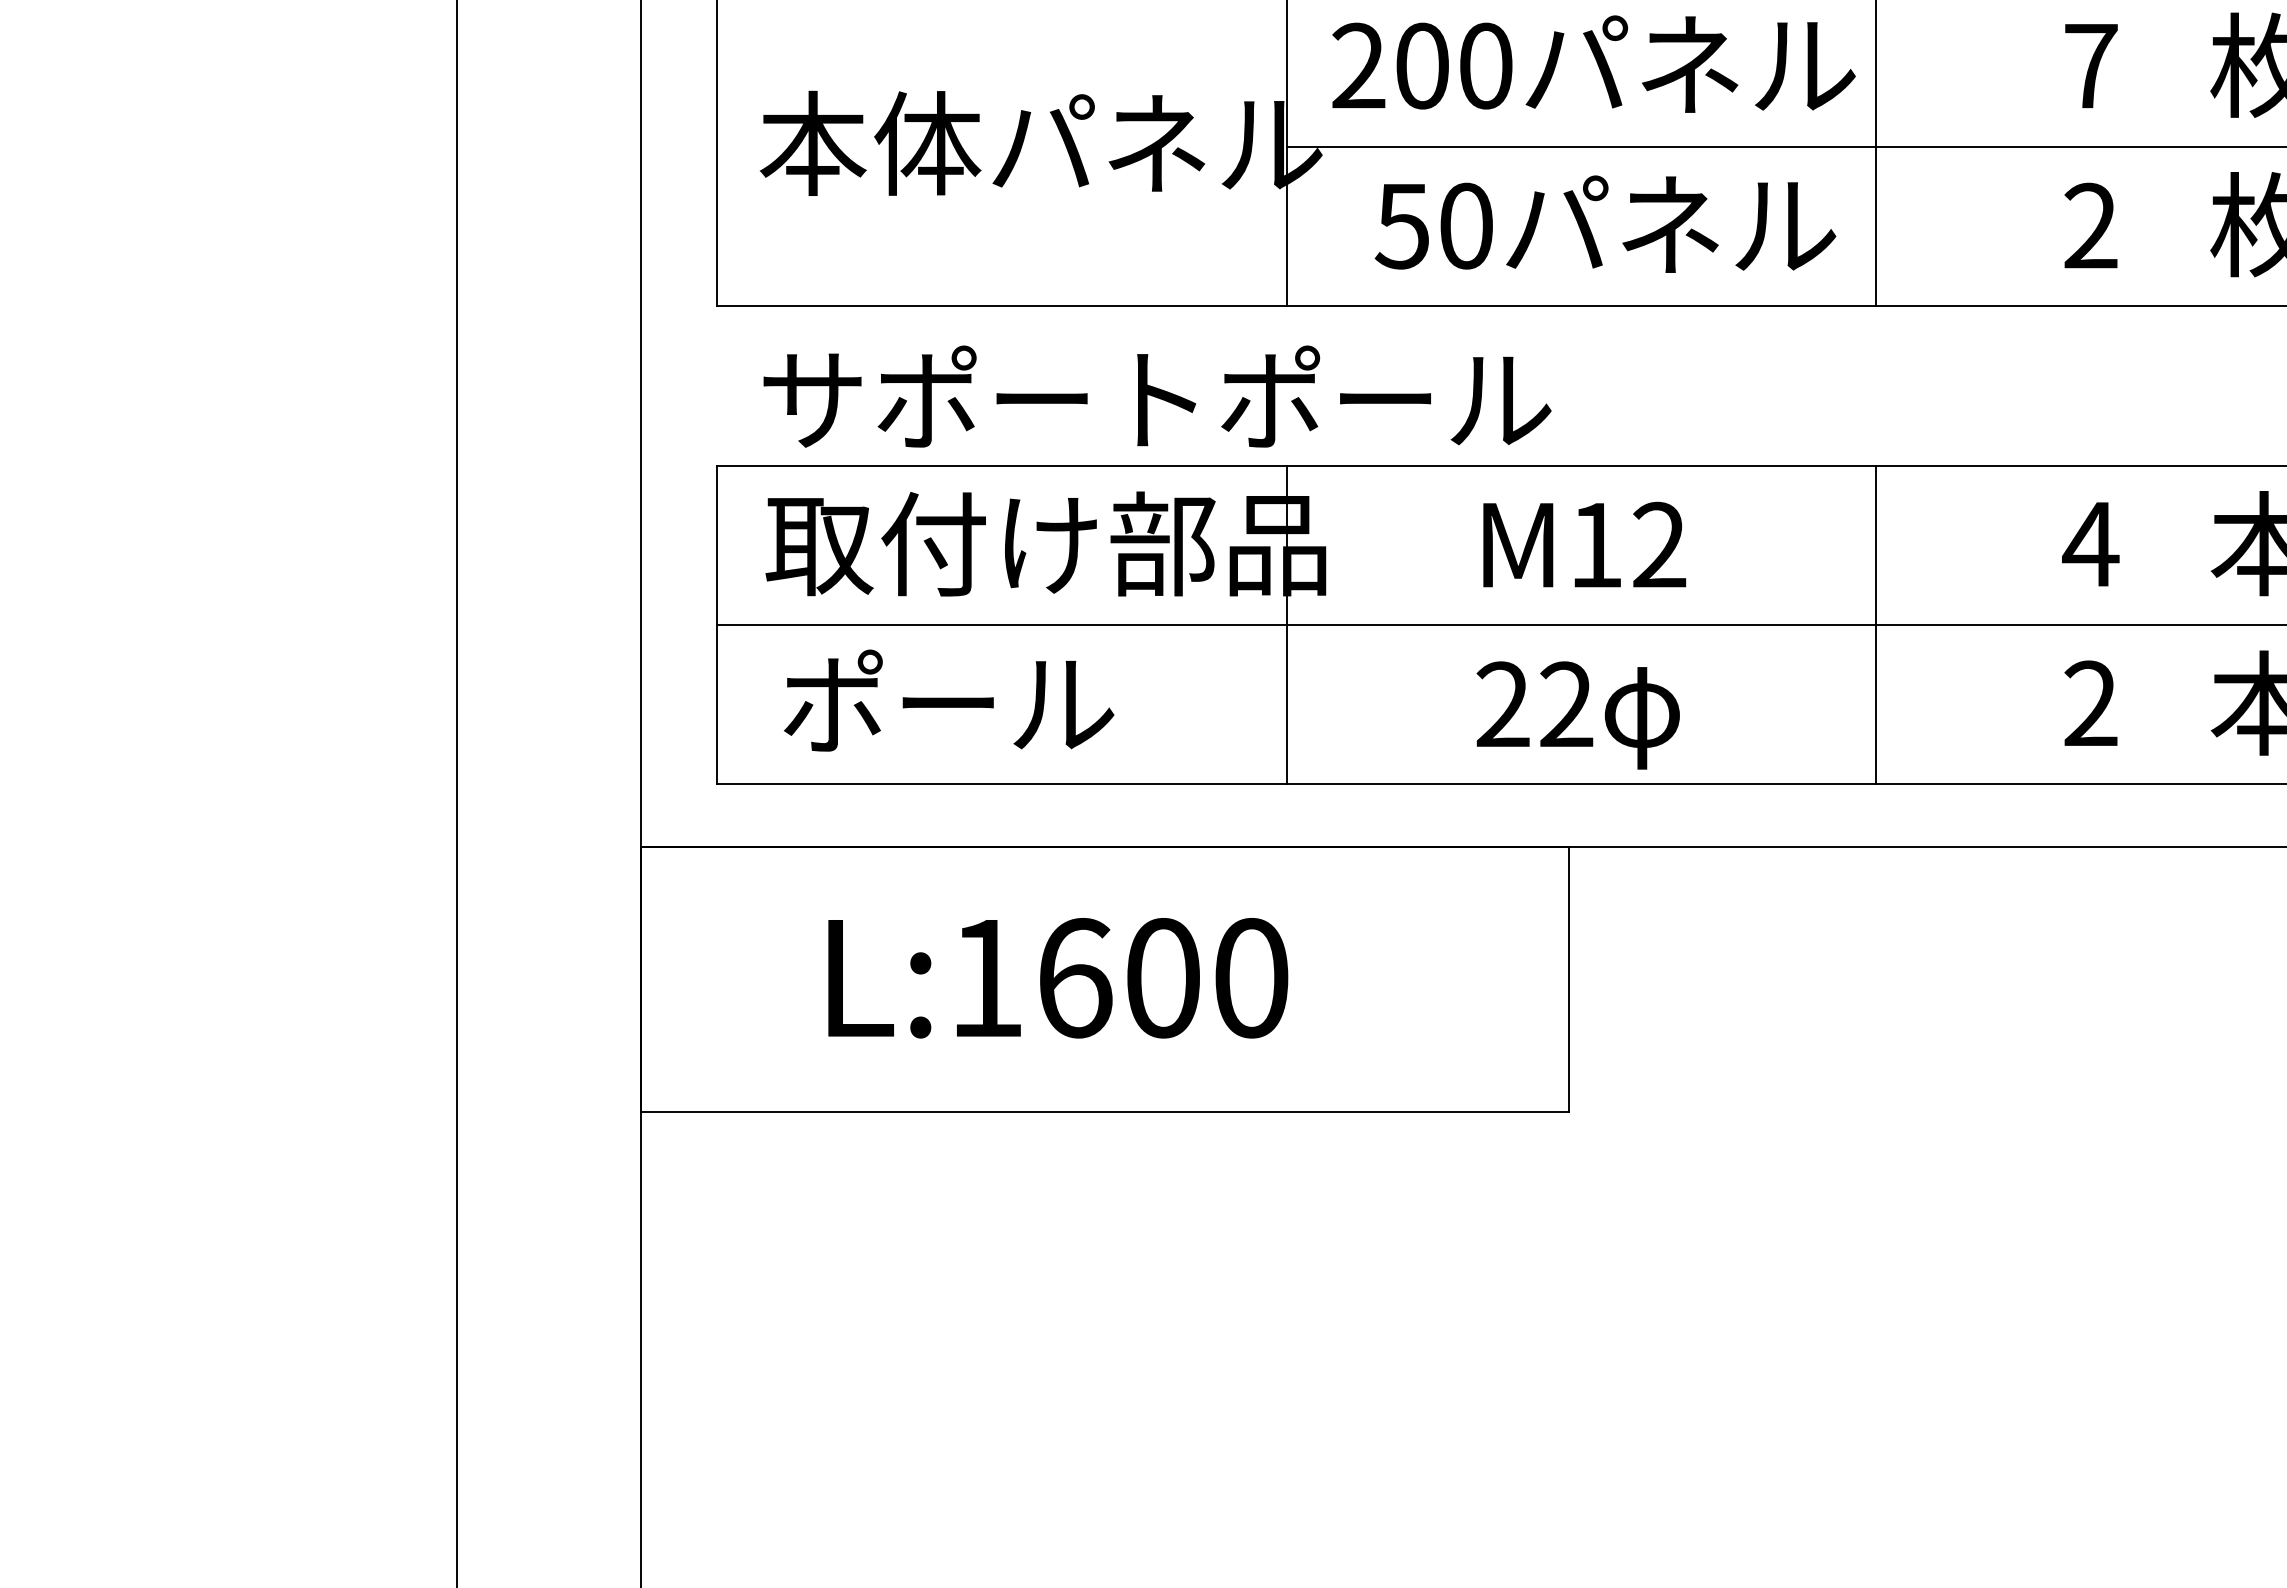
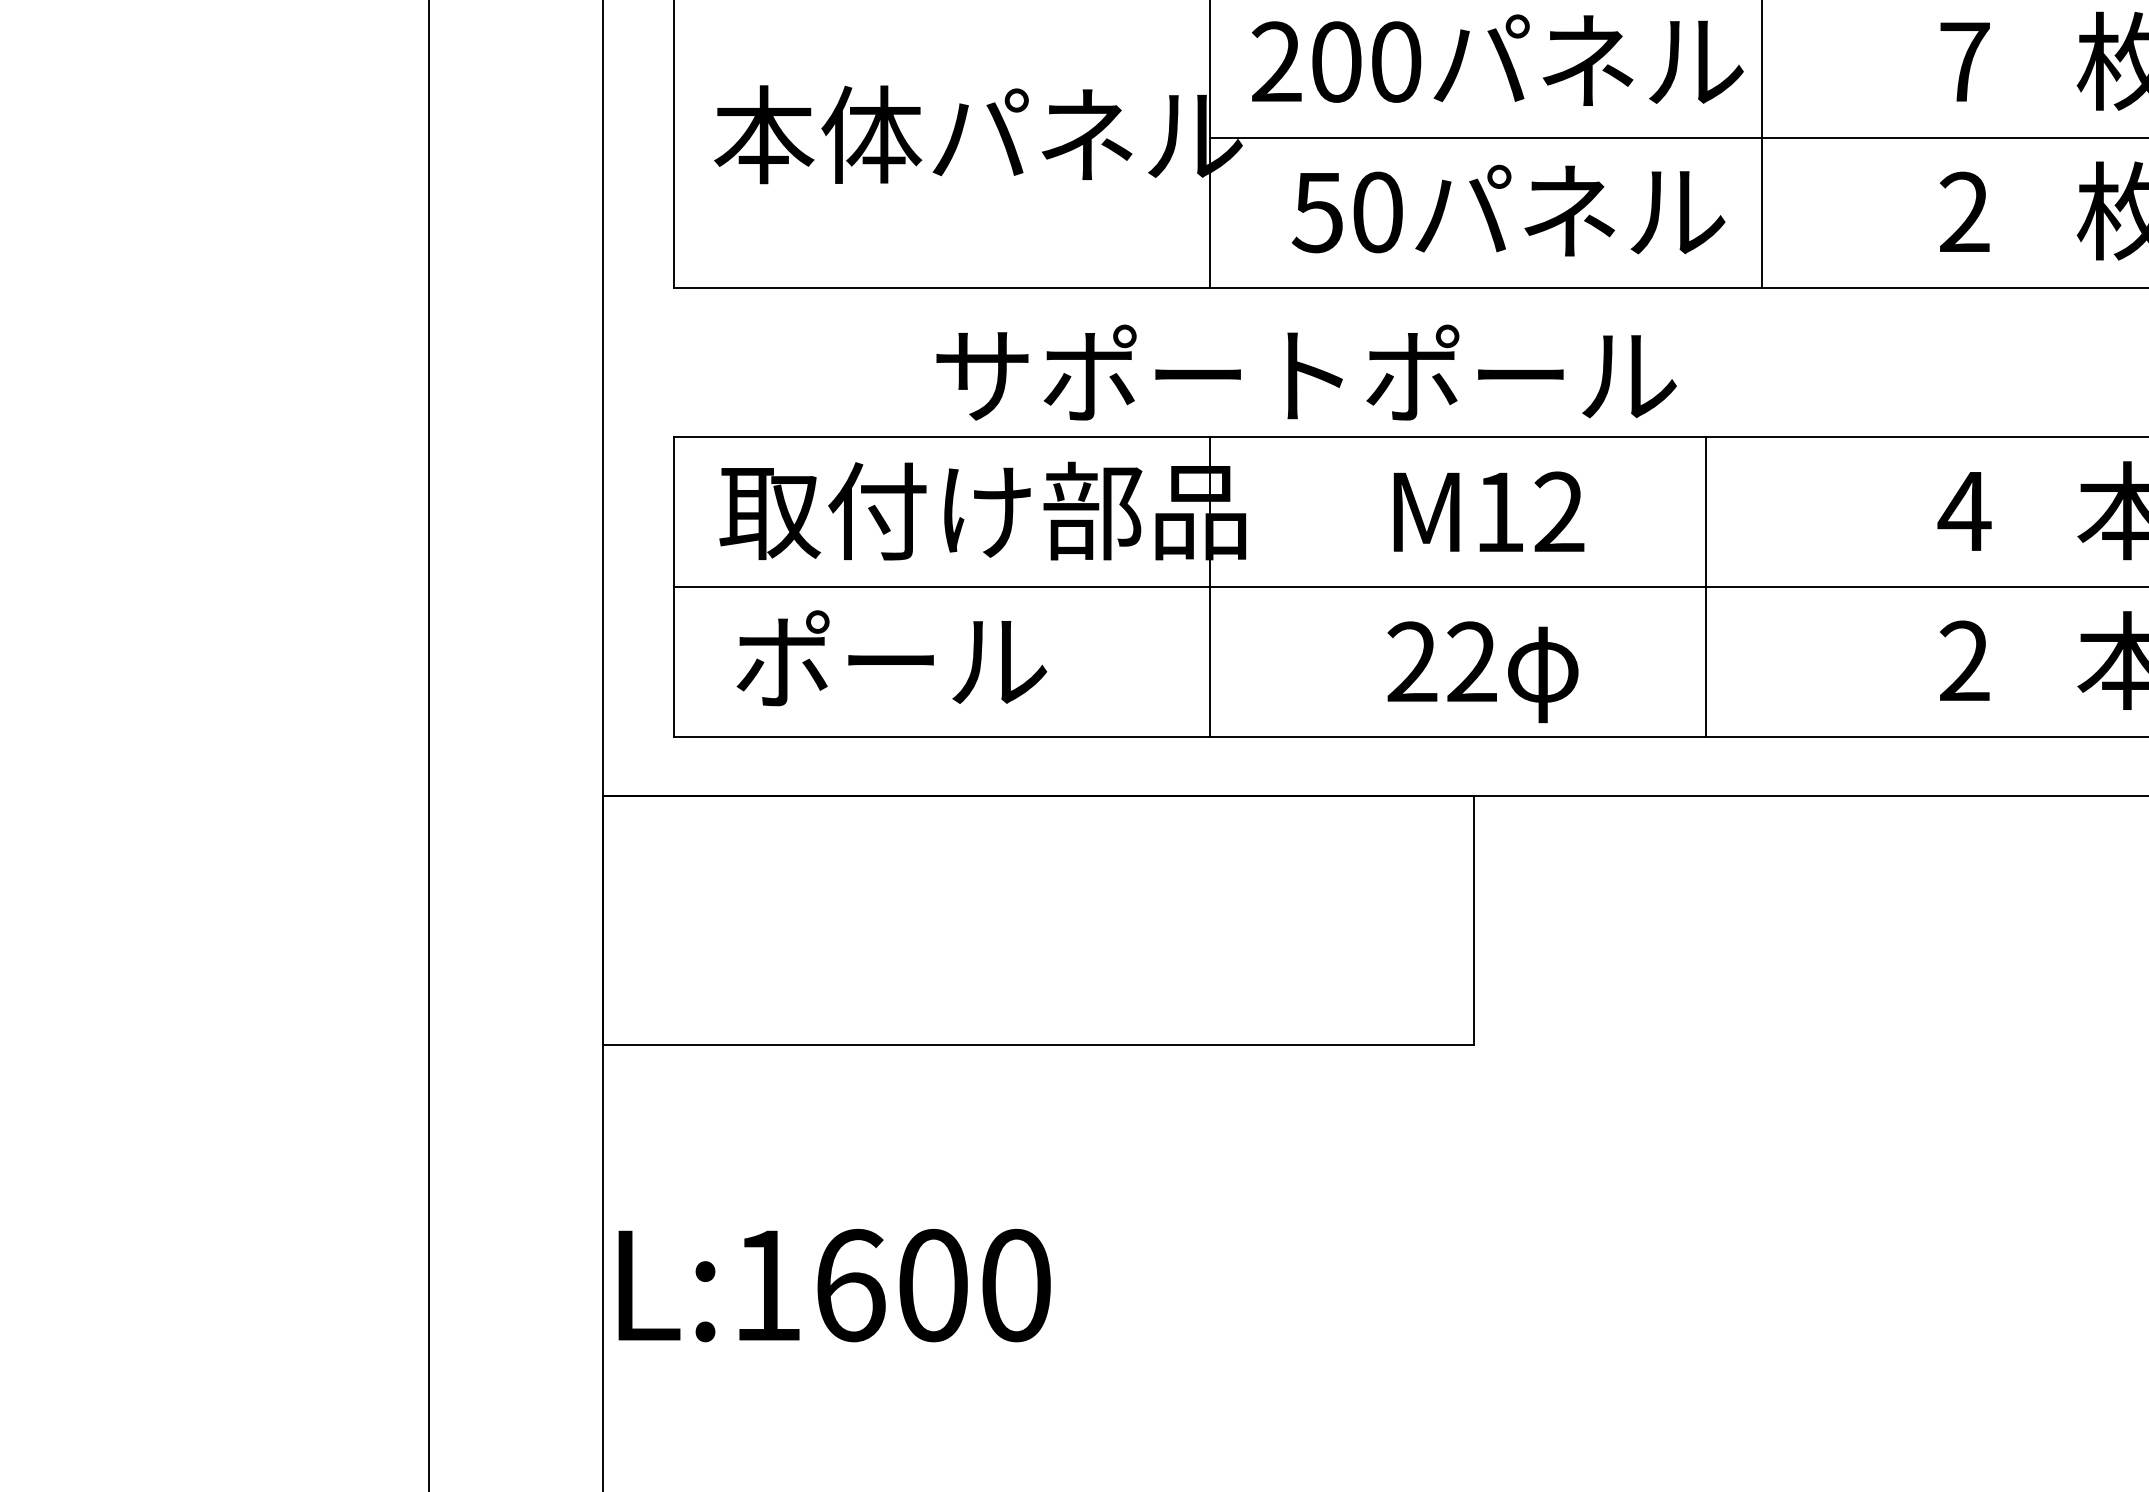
text: (1157, 396) -> (1306, 372), moved
line: (1875, 624) -> (1705, 586), moved
text: (1058, 978) -> (834, 1285), moved

